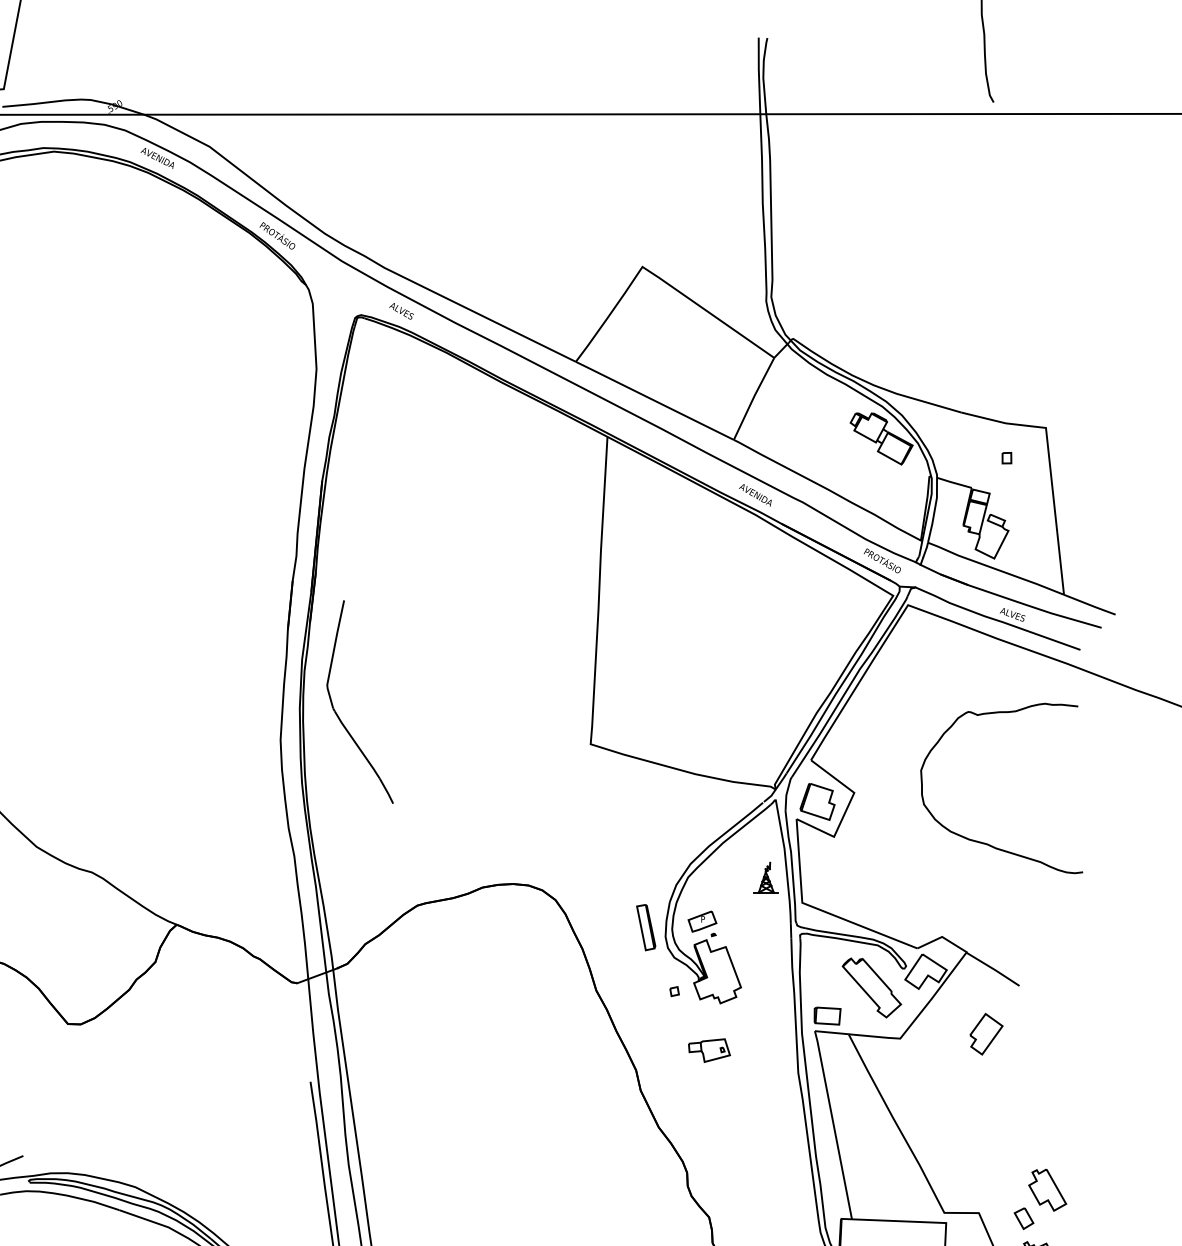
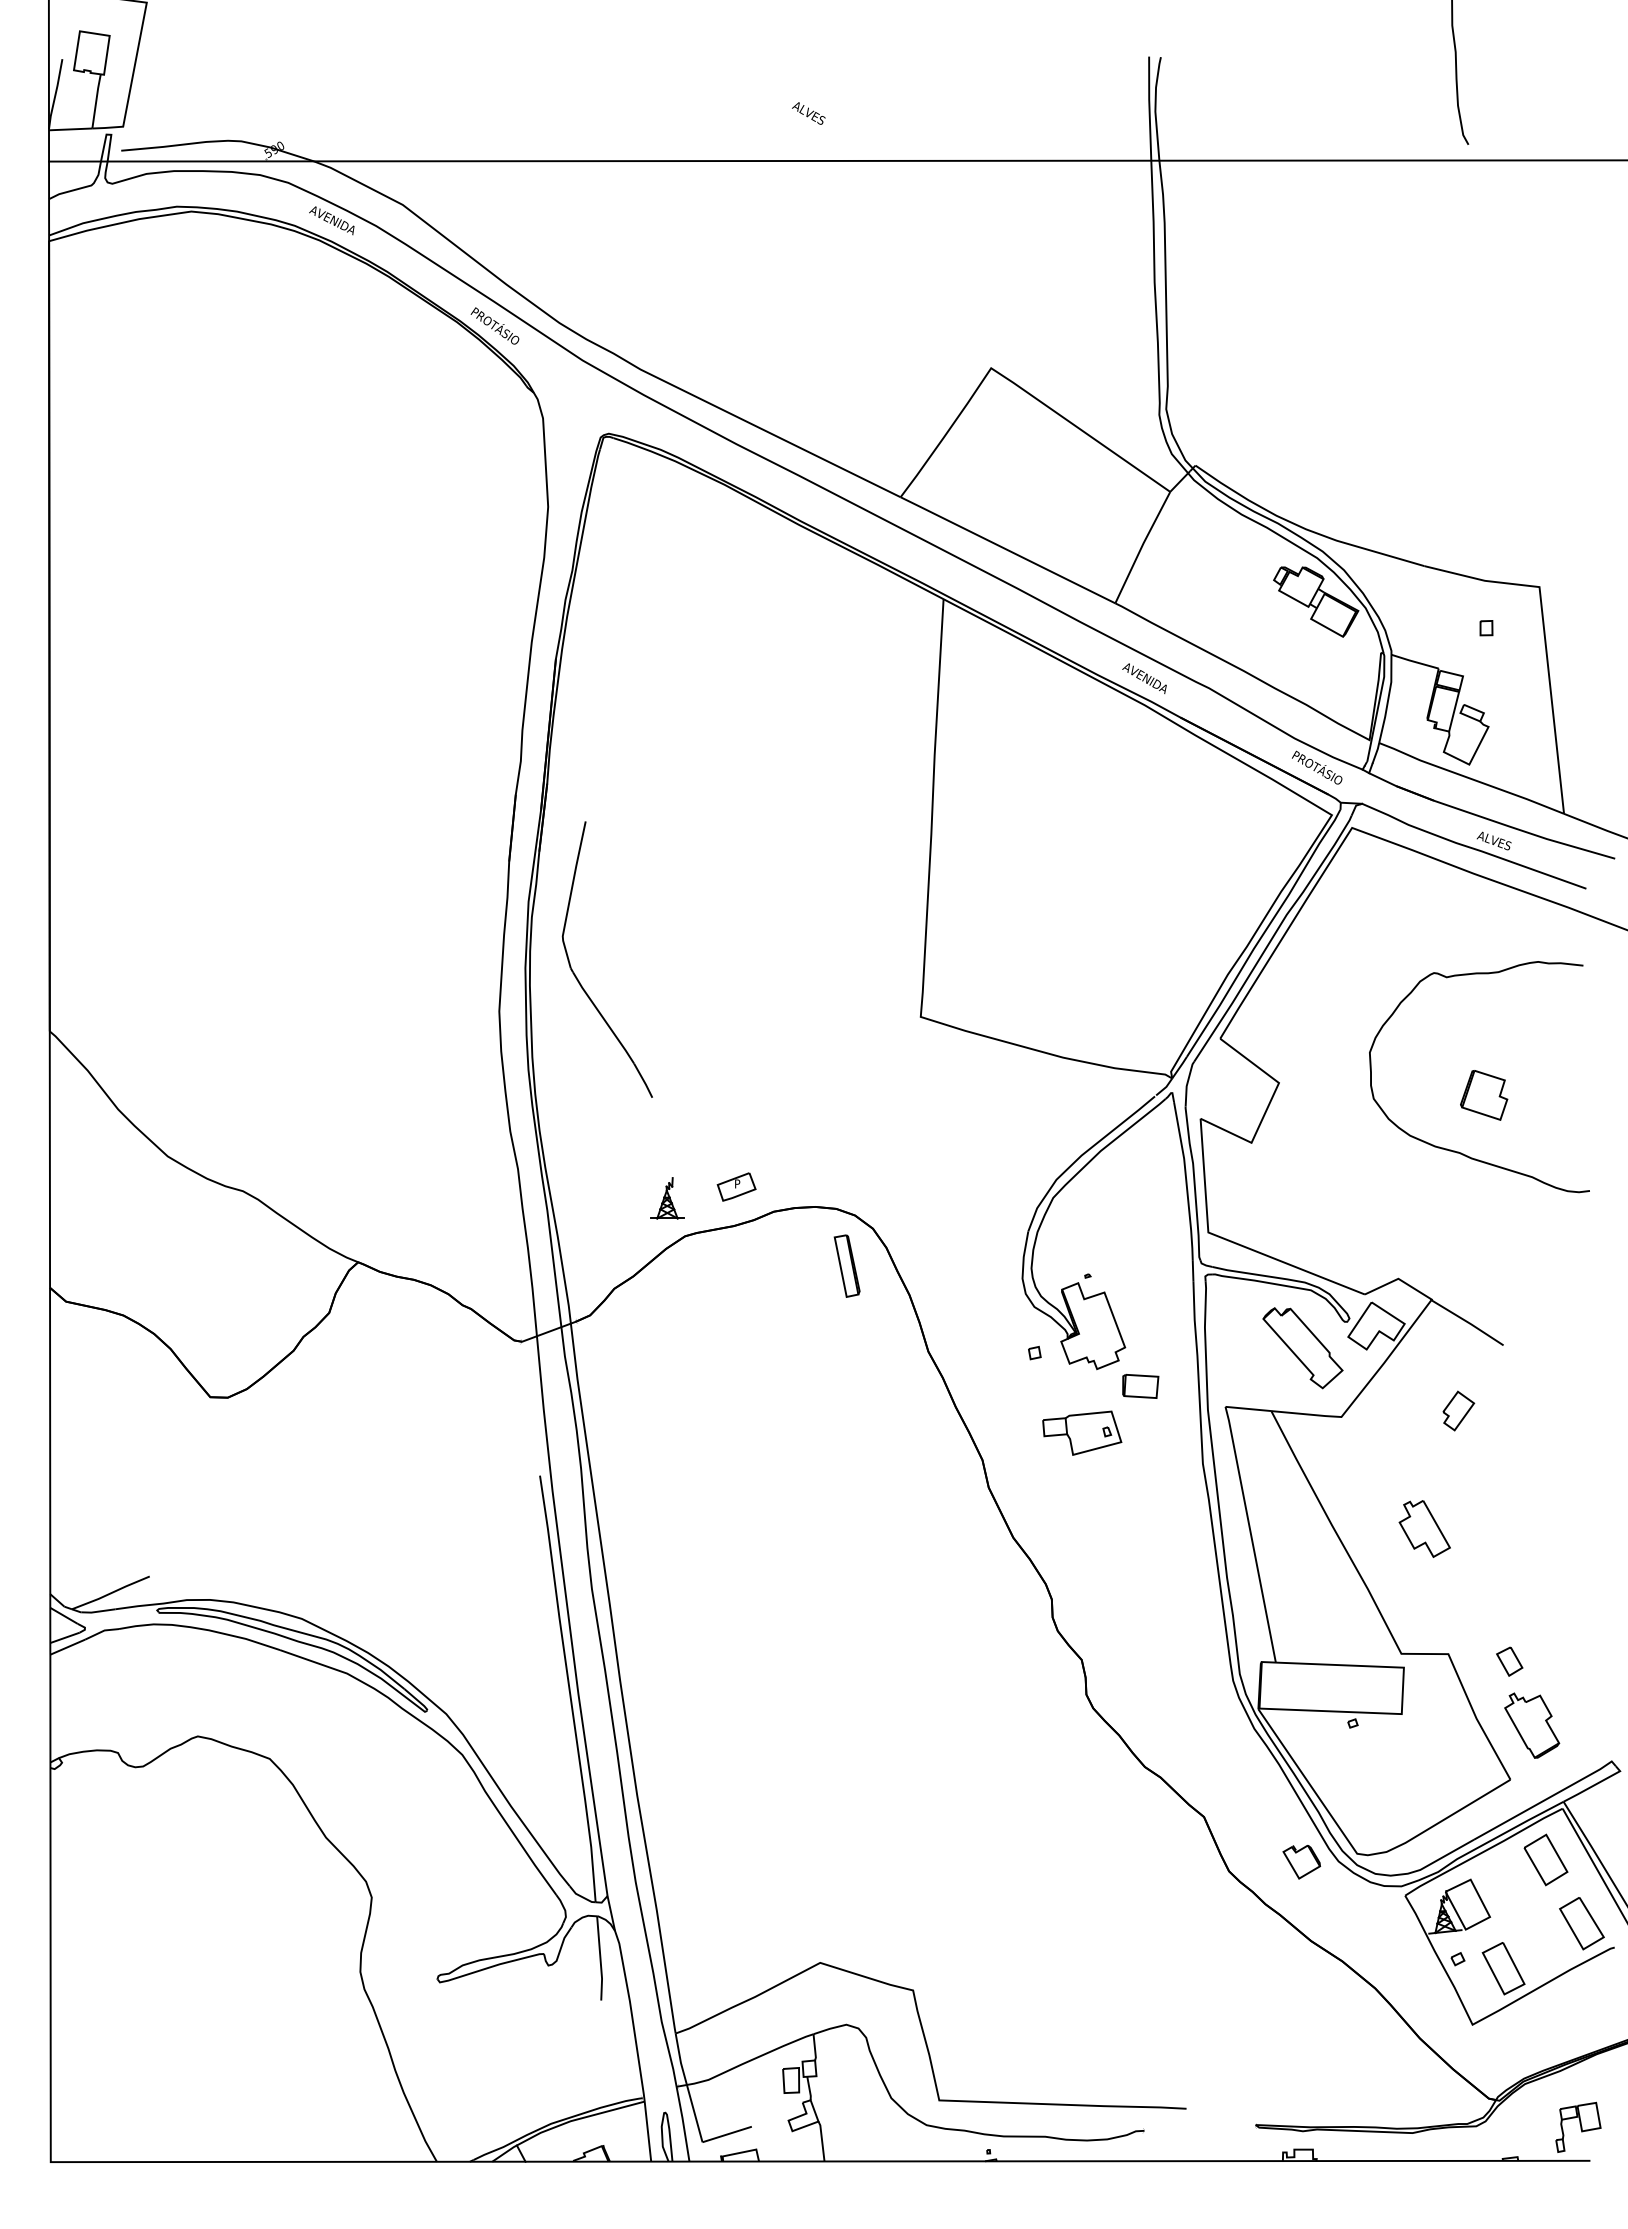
text: (401, 311) -> (808, 113), moved
part: (817, 802) -> (1484, 1095), moved
part: (766, 877) -> (667, 1198), moved
part: (702, 921) -> (736, 1186), moved
part: (645, 927) -> (846, 1265), moved
part: (827, 1015) -> (1140, 1385), moved
part: (986, 1033) -> (1458, 1410), size x0.7
part: (708, 1050) -> (1081, 1433), size x1.4
part: (1047, 1189) -> (1424, 1528), moved

